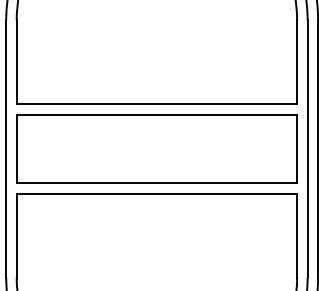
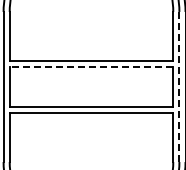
line: (156, 115) -> (91, 67), solid -> dashed
line: (307, 149) -> (179, 87), solid -> dashed

